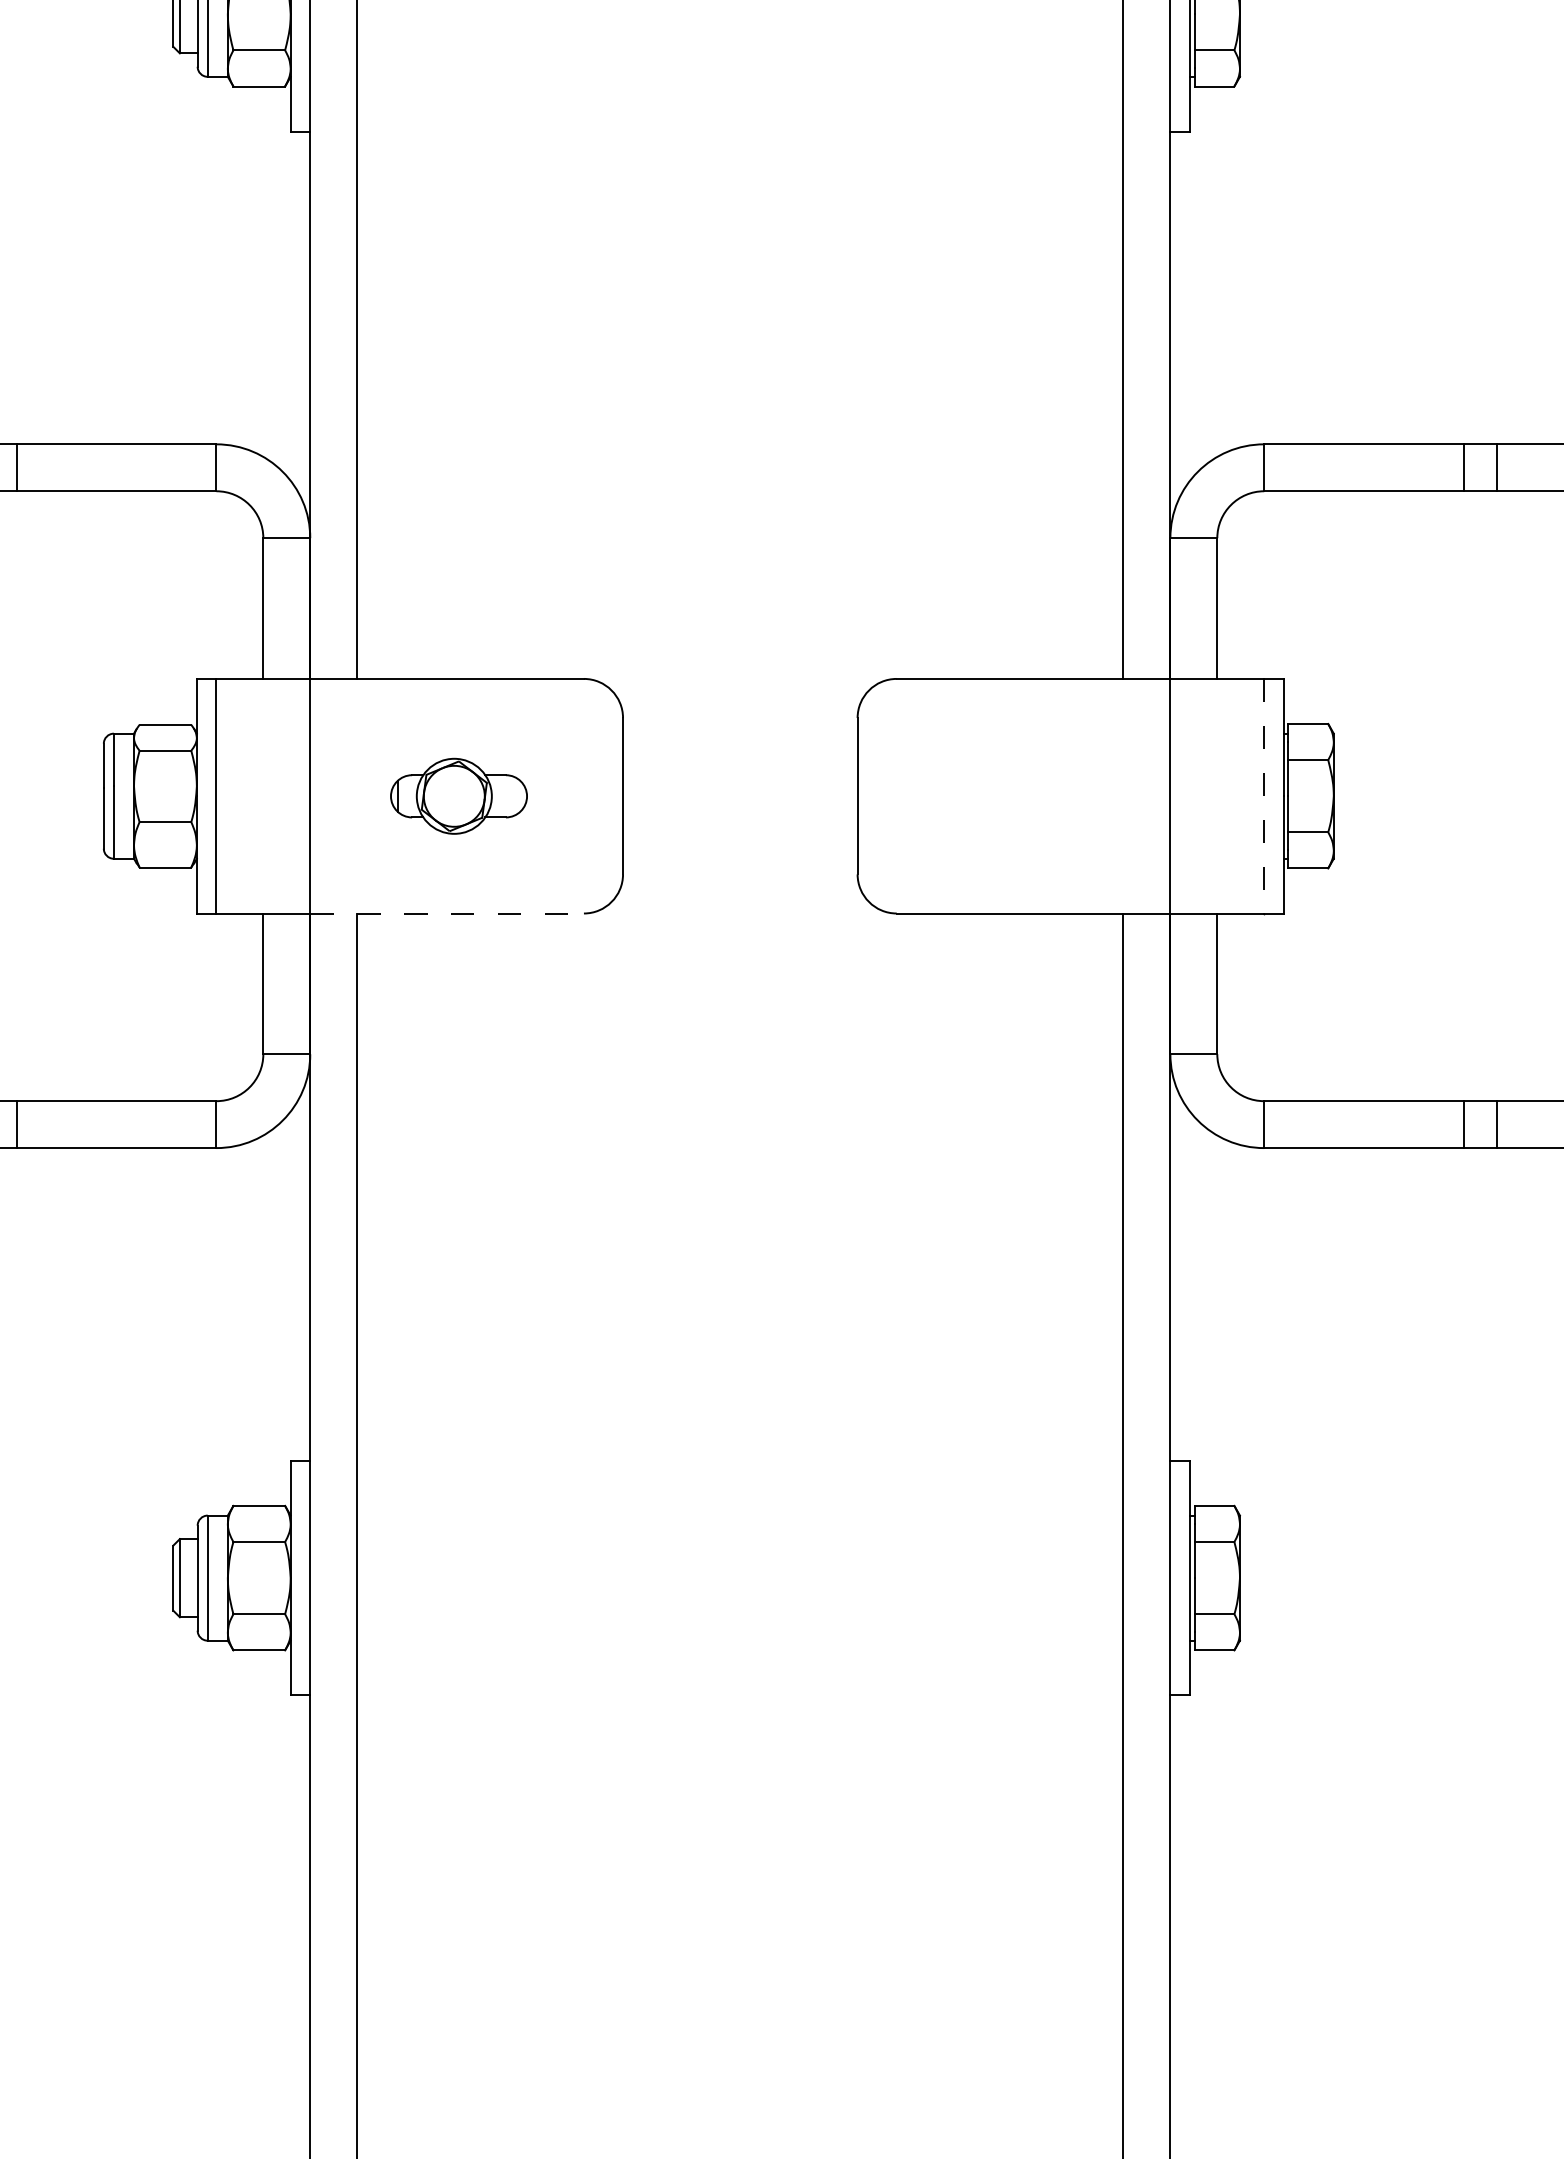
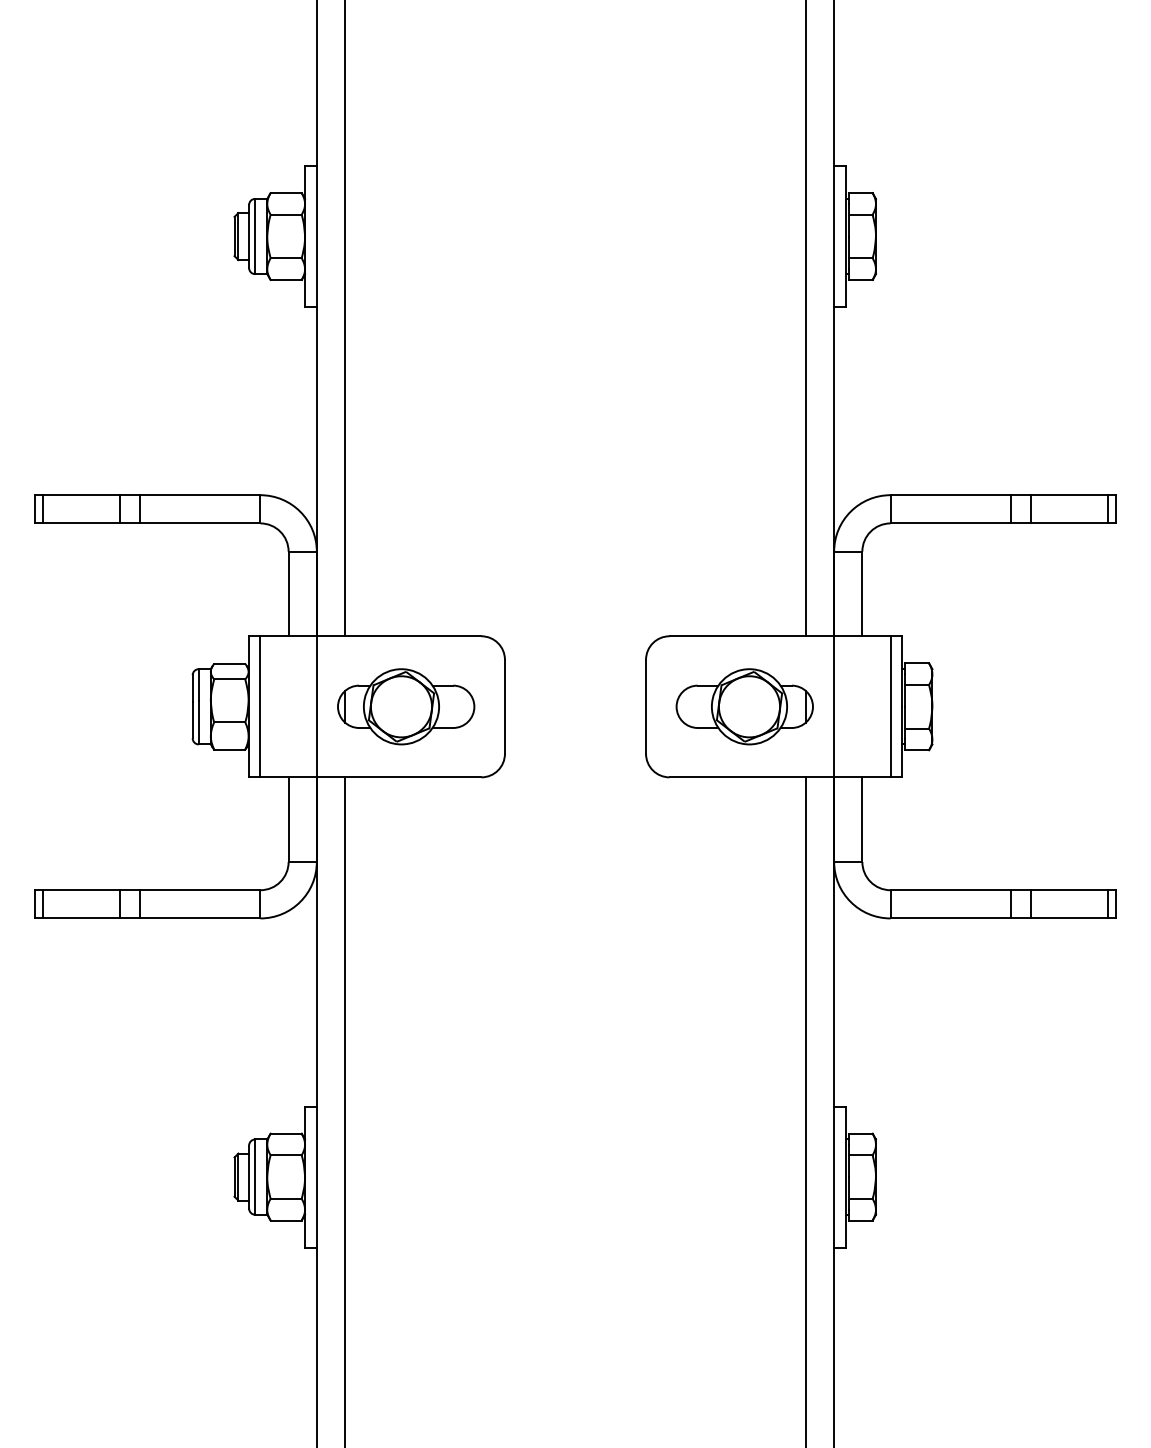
part: (459, 795) -> (406, 706), size x1.67
part: (1021, 795) -> (744, 706), added
line: (1264, 795) -> (890, 706), dashed -> solid
line: (447, 913) -> (399, 777), dashed -> solid

